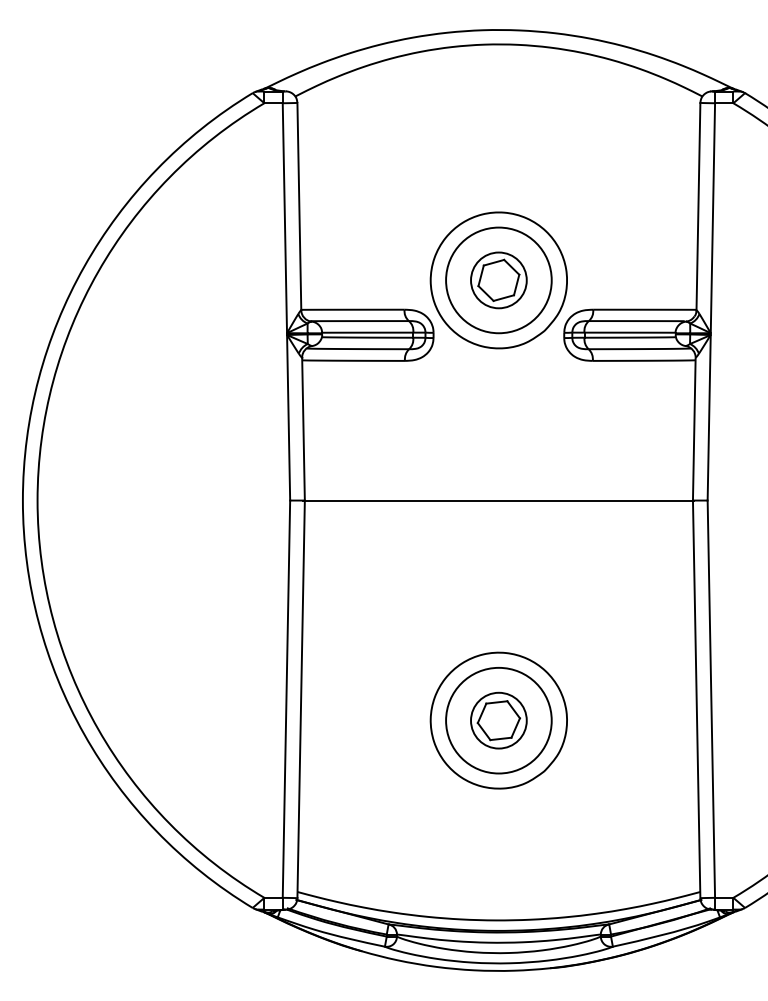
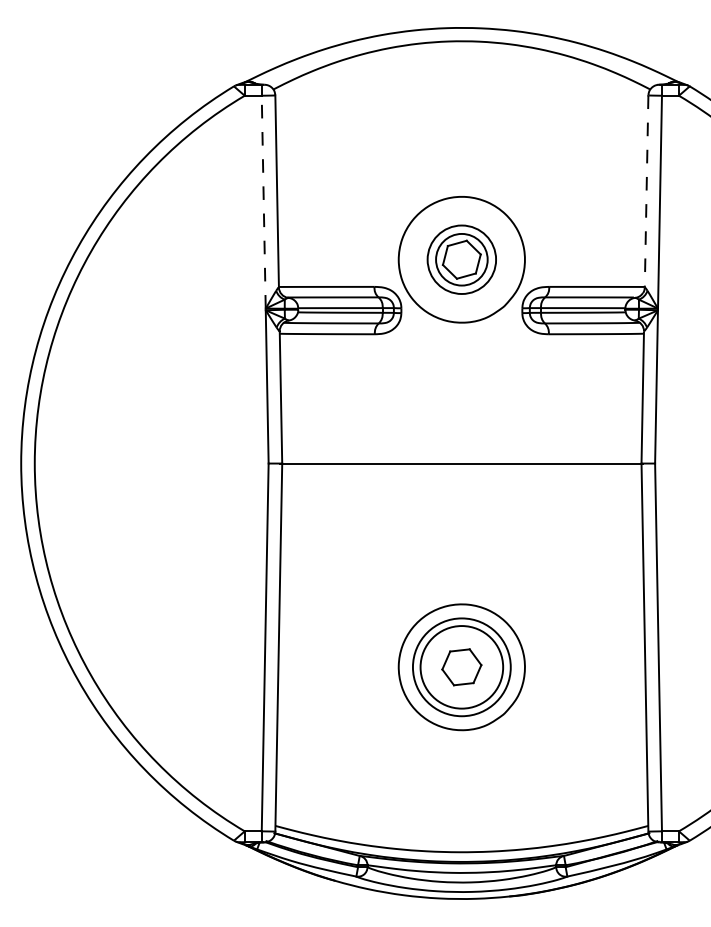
line: (698, 206) -> (646, 191), solid -> dashed
line: (284, 217) -> (263, 201), solid -> dashed
circle: (498, 280) -> (461, 259), size x0.7
circle: (498, 720) -> (461, 667), size x1.6

